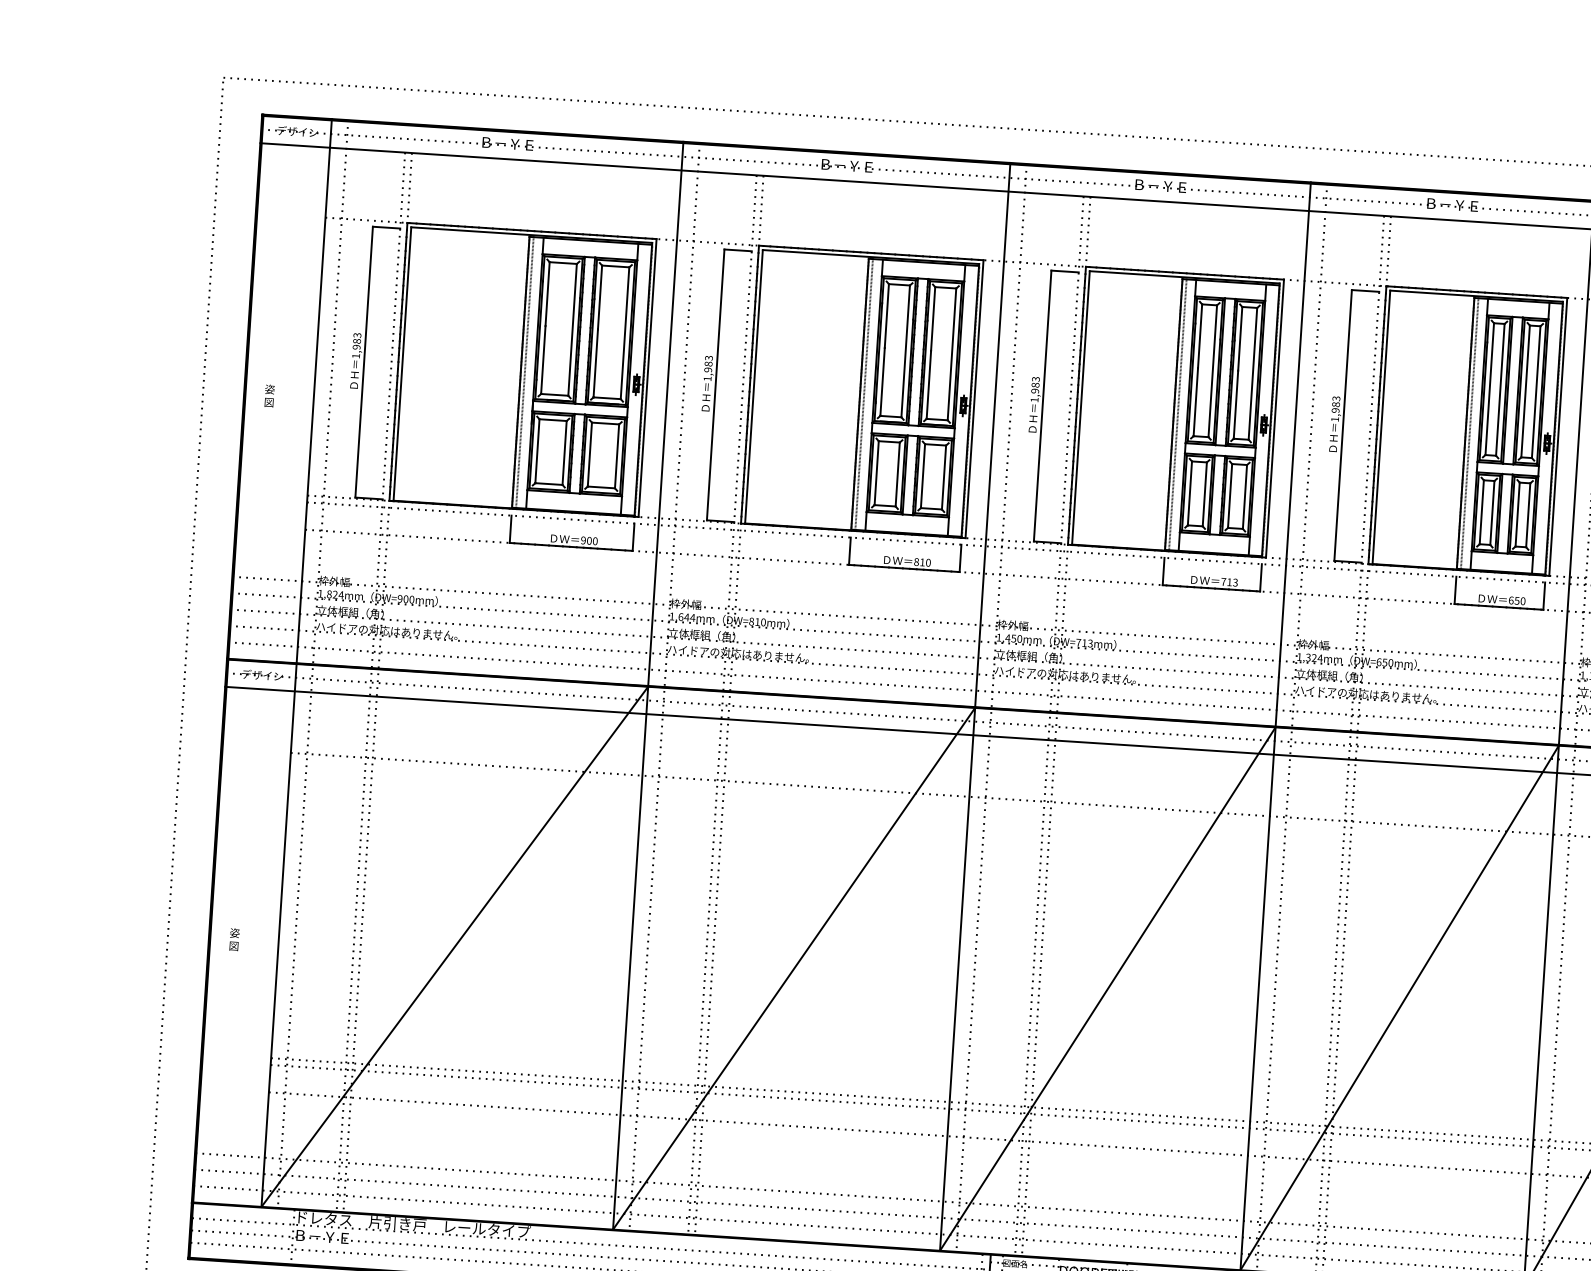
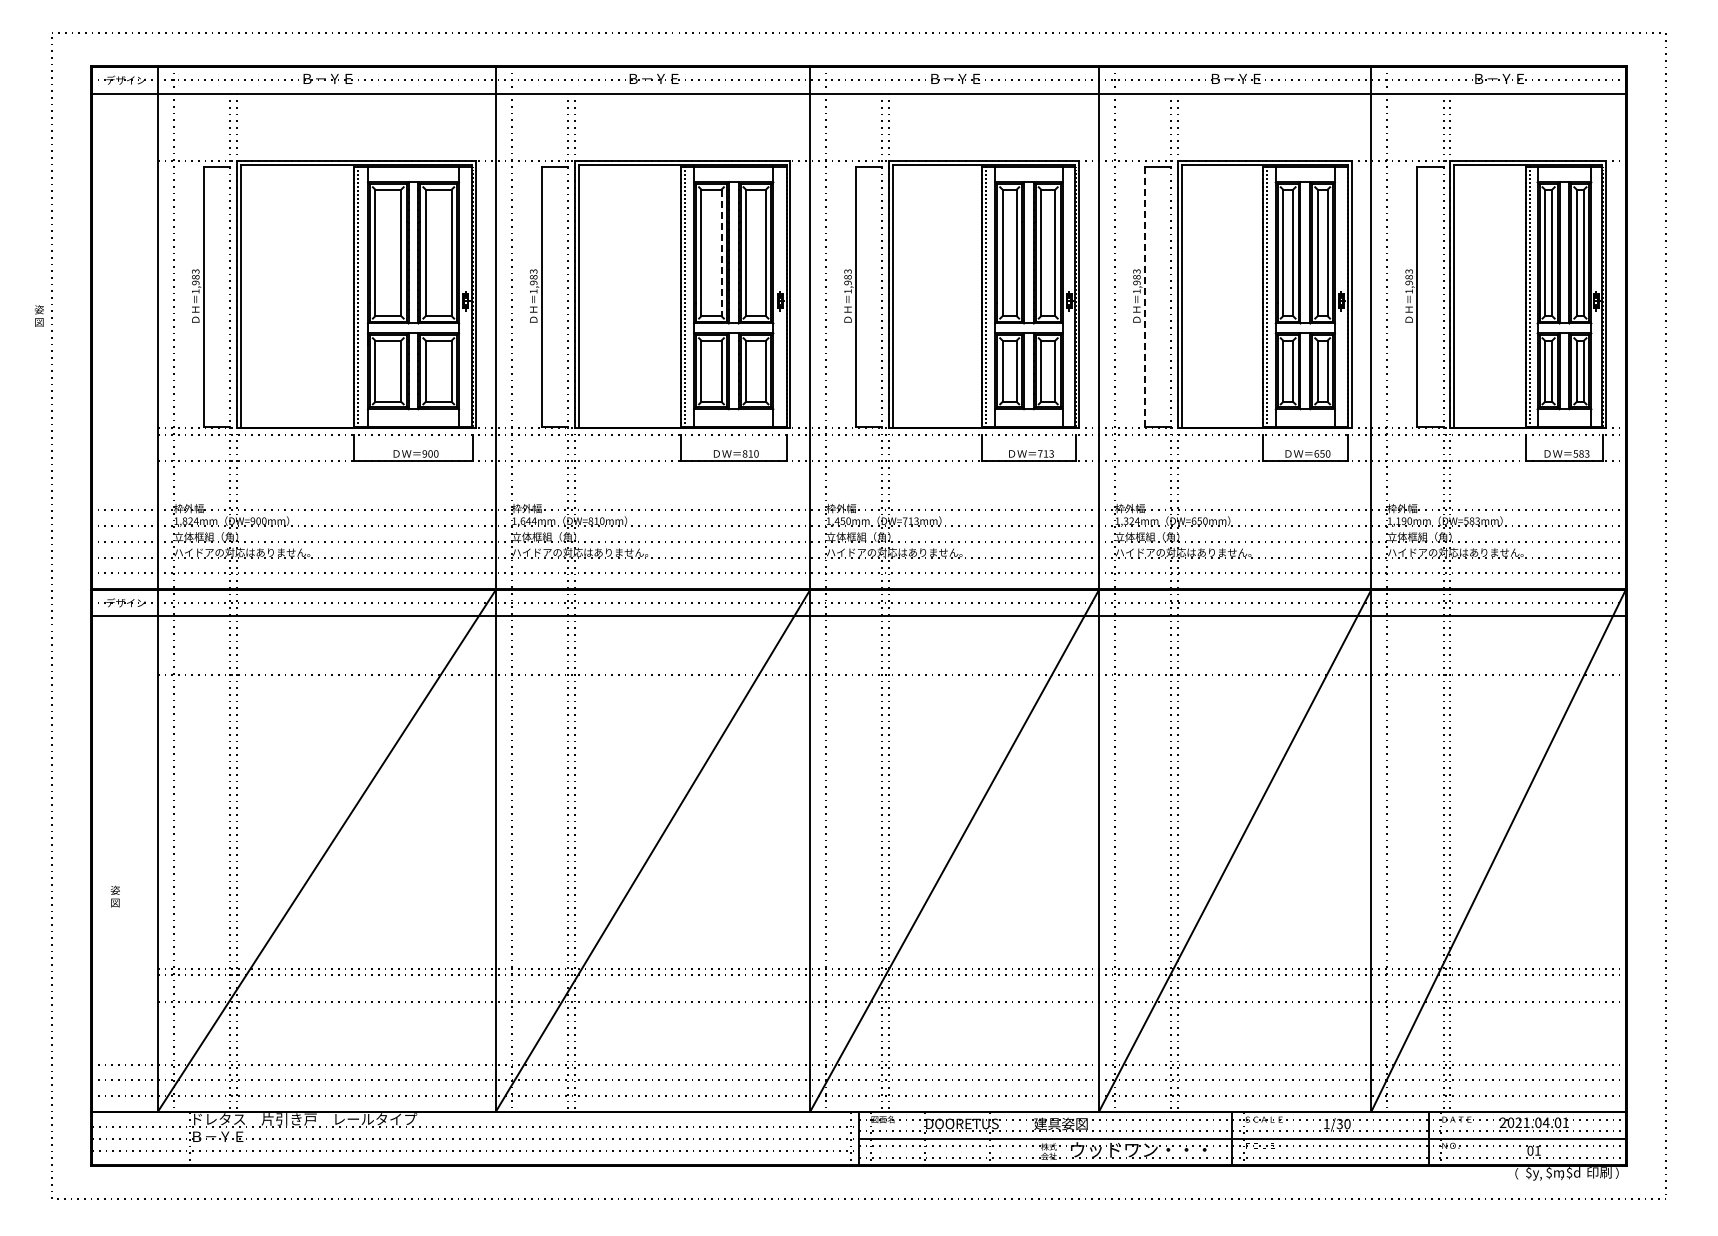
line: (905, 351) -> (721, 253), solid -> dashed
text: (269, 395) -> (39, 315), moved
line: (1342, 426) -> (1144, 297), solid -> dashed
text: (233, 939) -> (114, 896), moved

